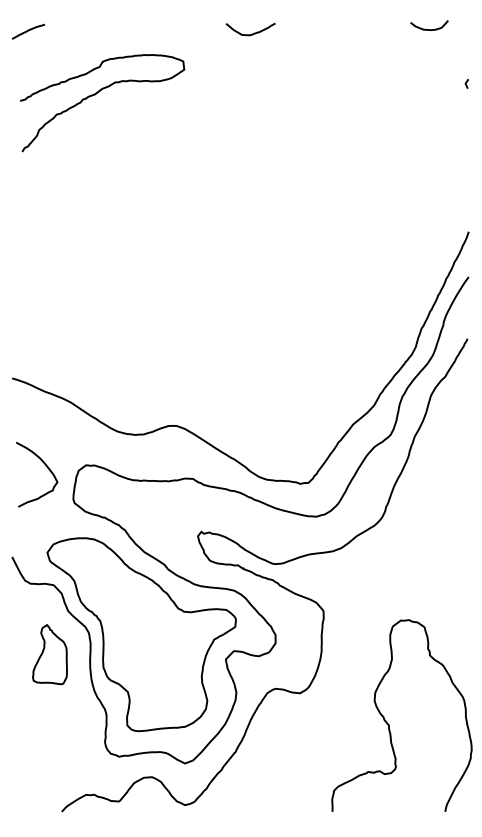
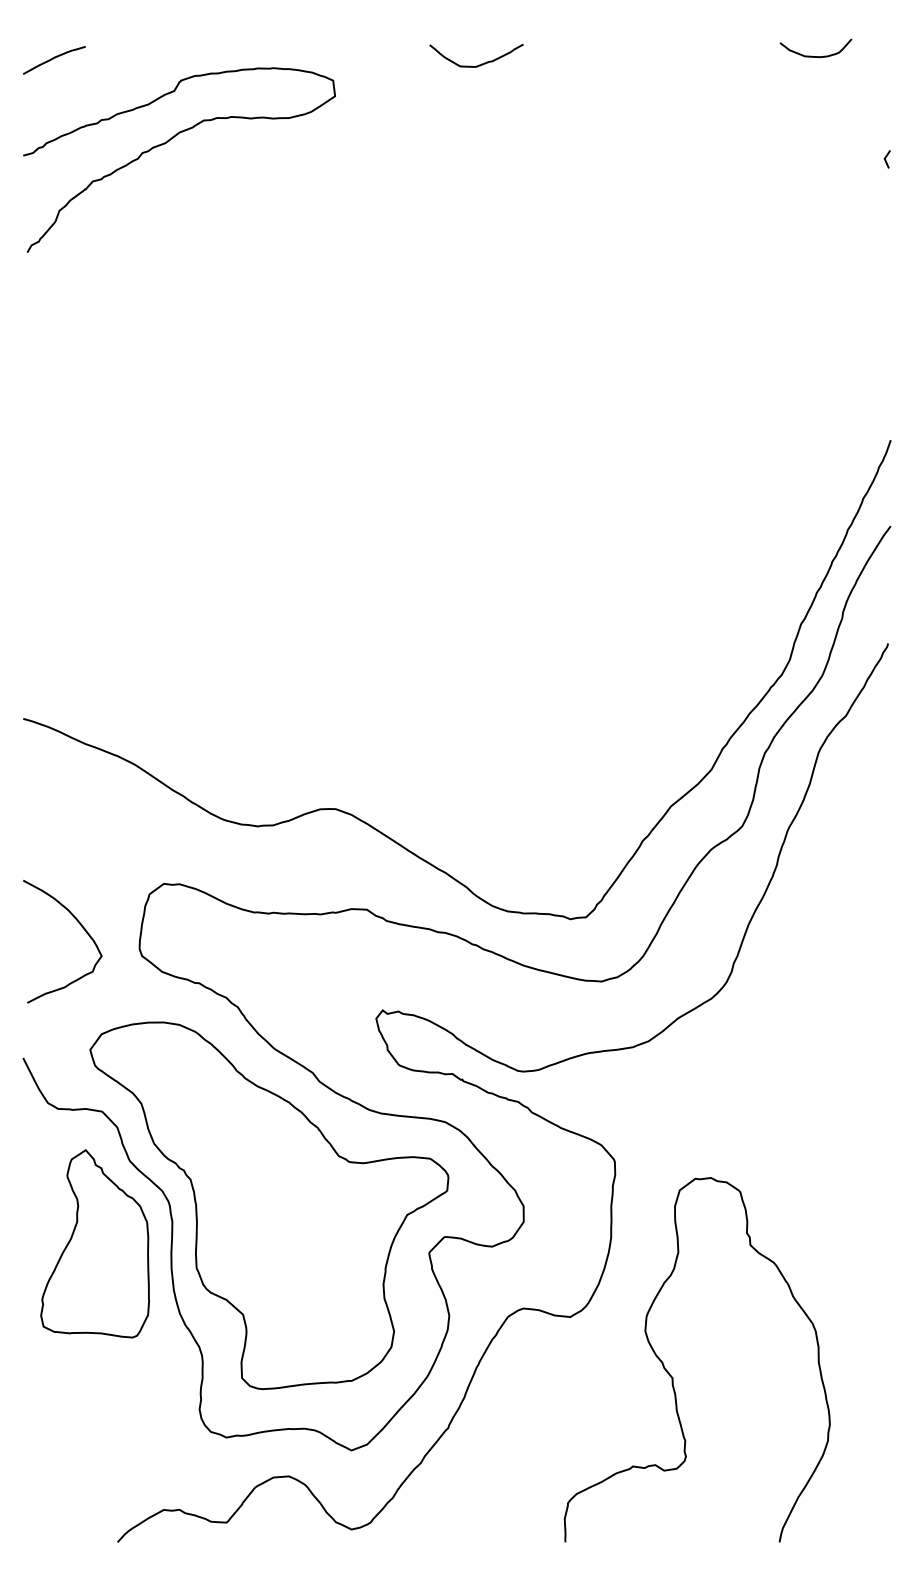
curve: (95, 95) -> (166, 145), moved
curve: (46, 467) -> (80, 927), moved
part: (49, 654) -> (94, 1243), size x1.67
curve: (389, 724) -> (673, 1376), moved

